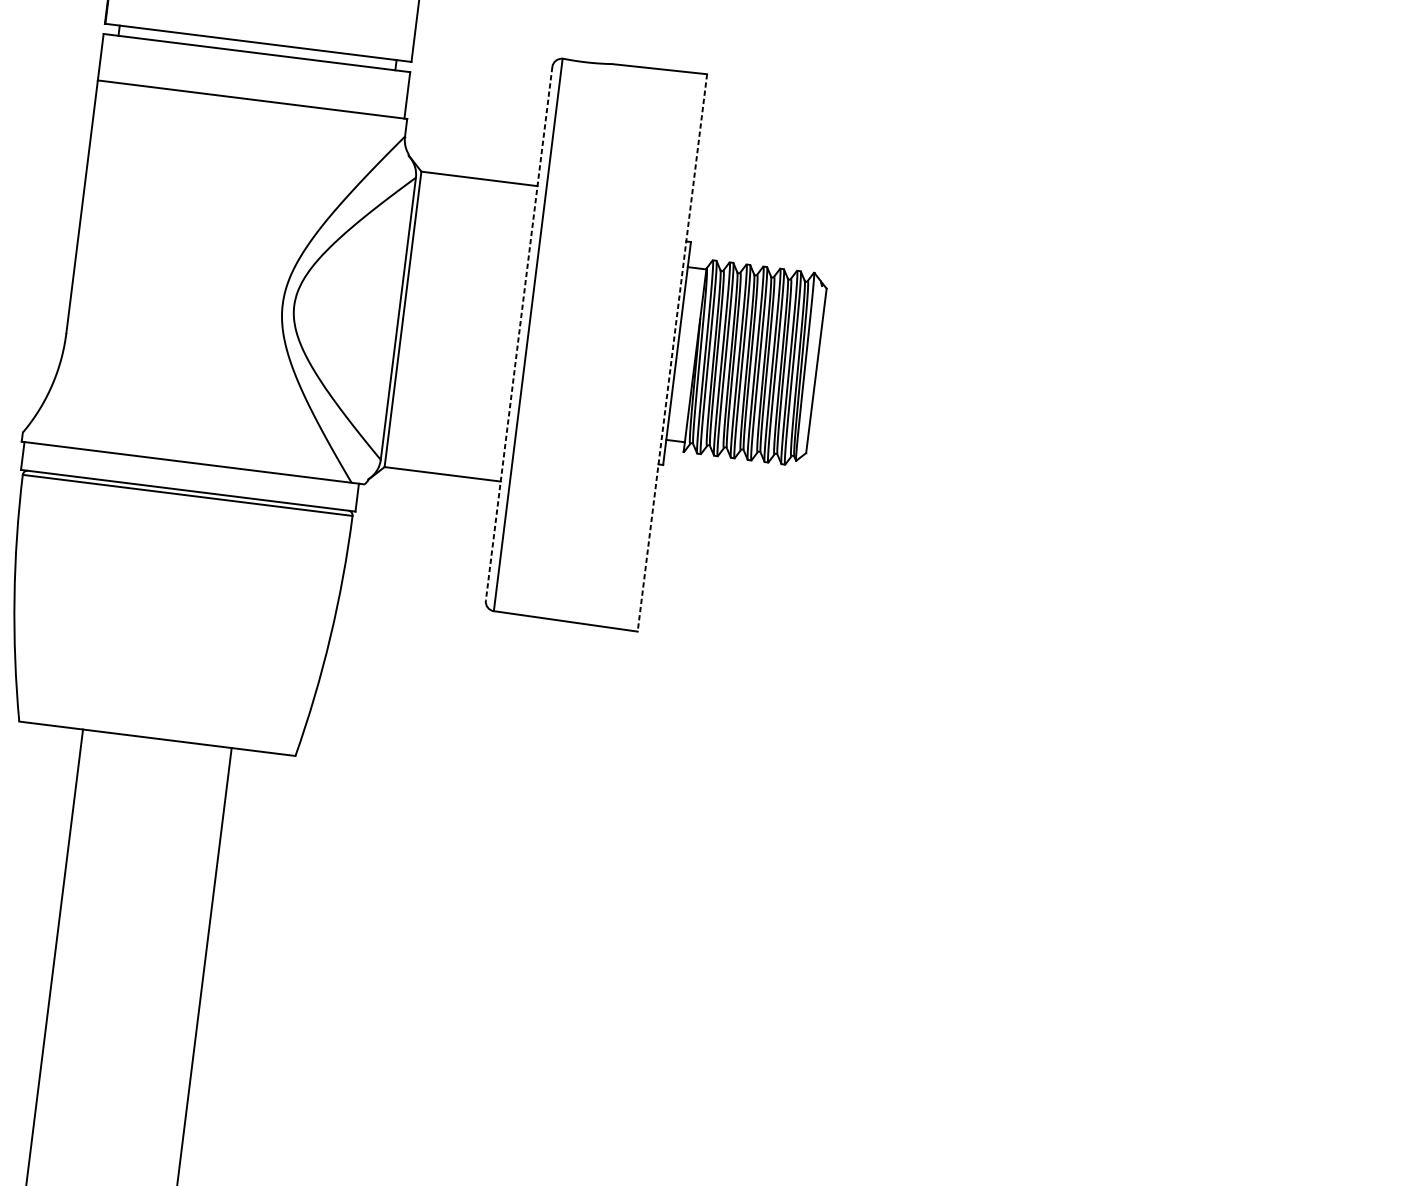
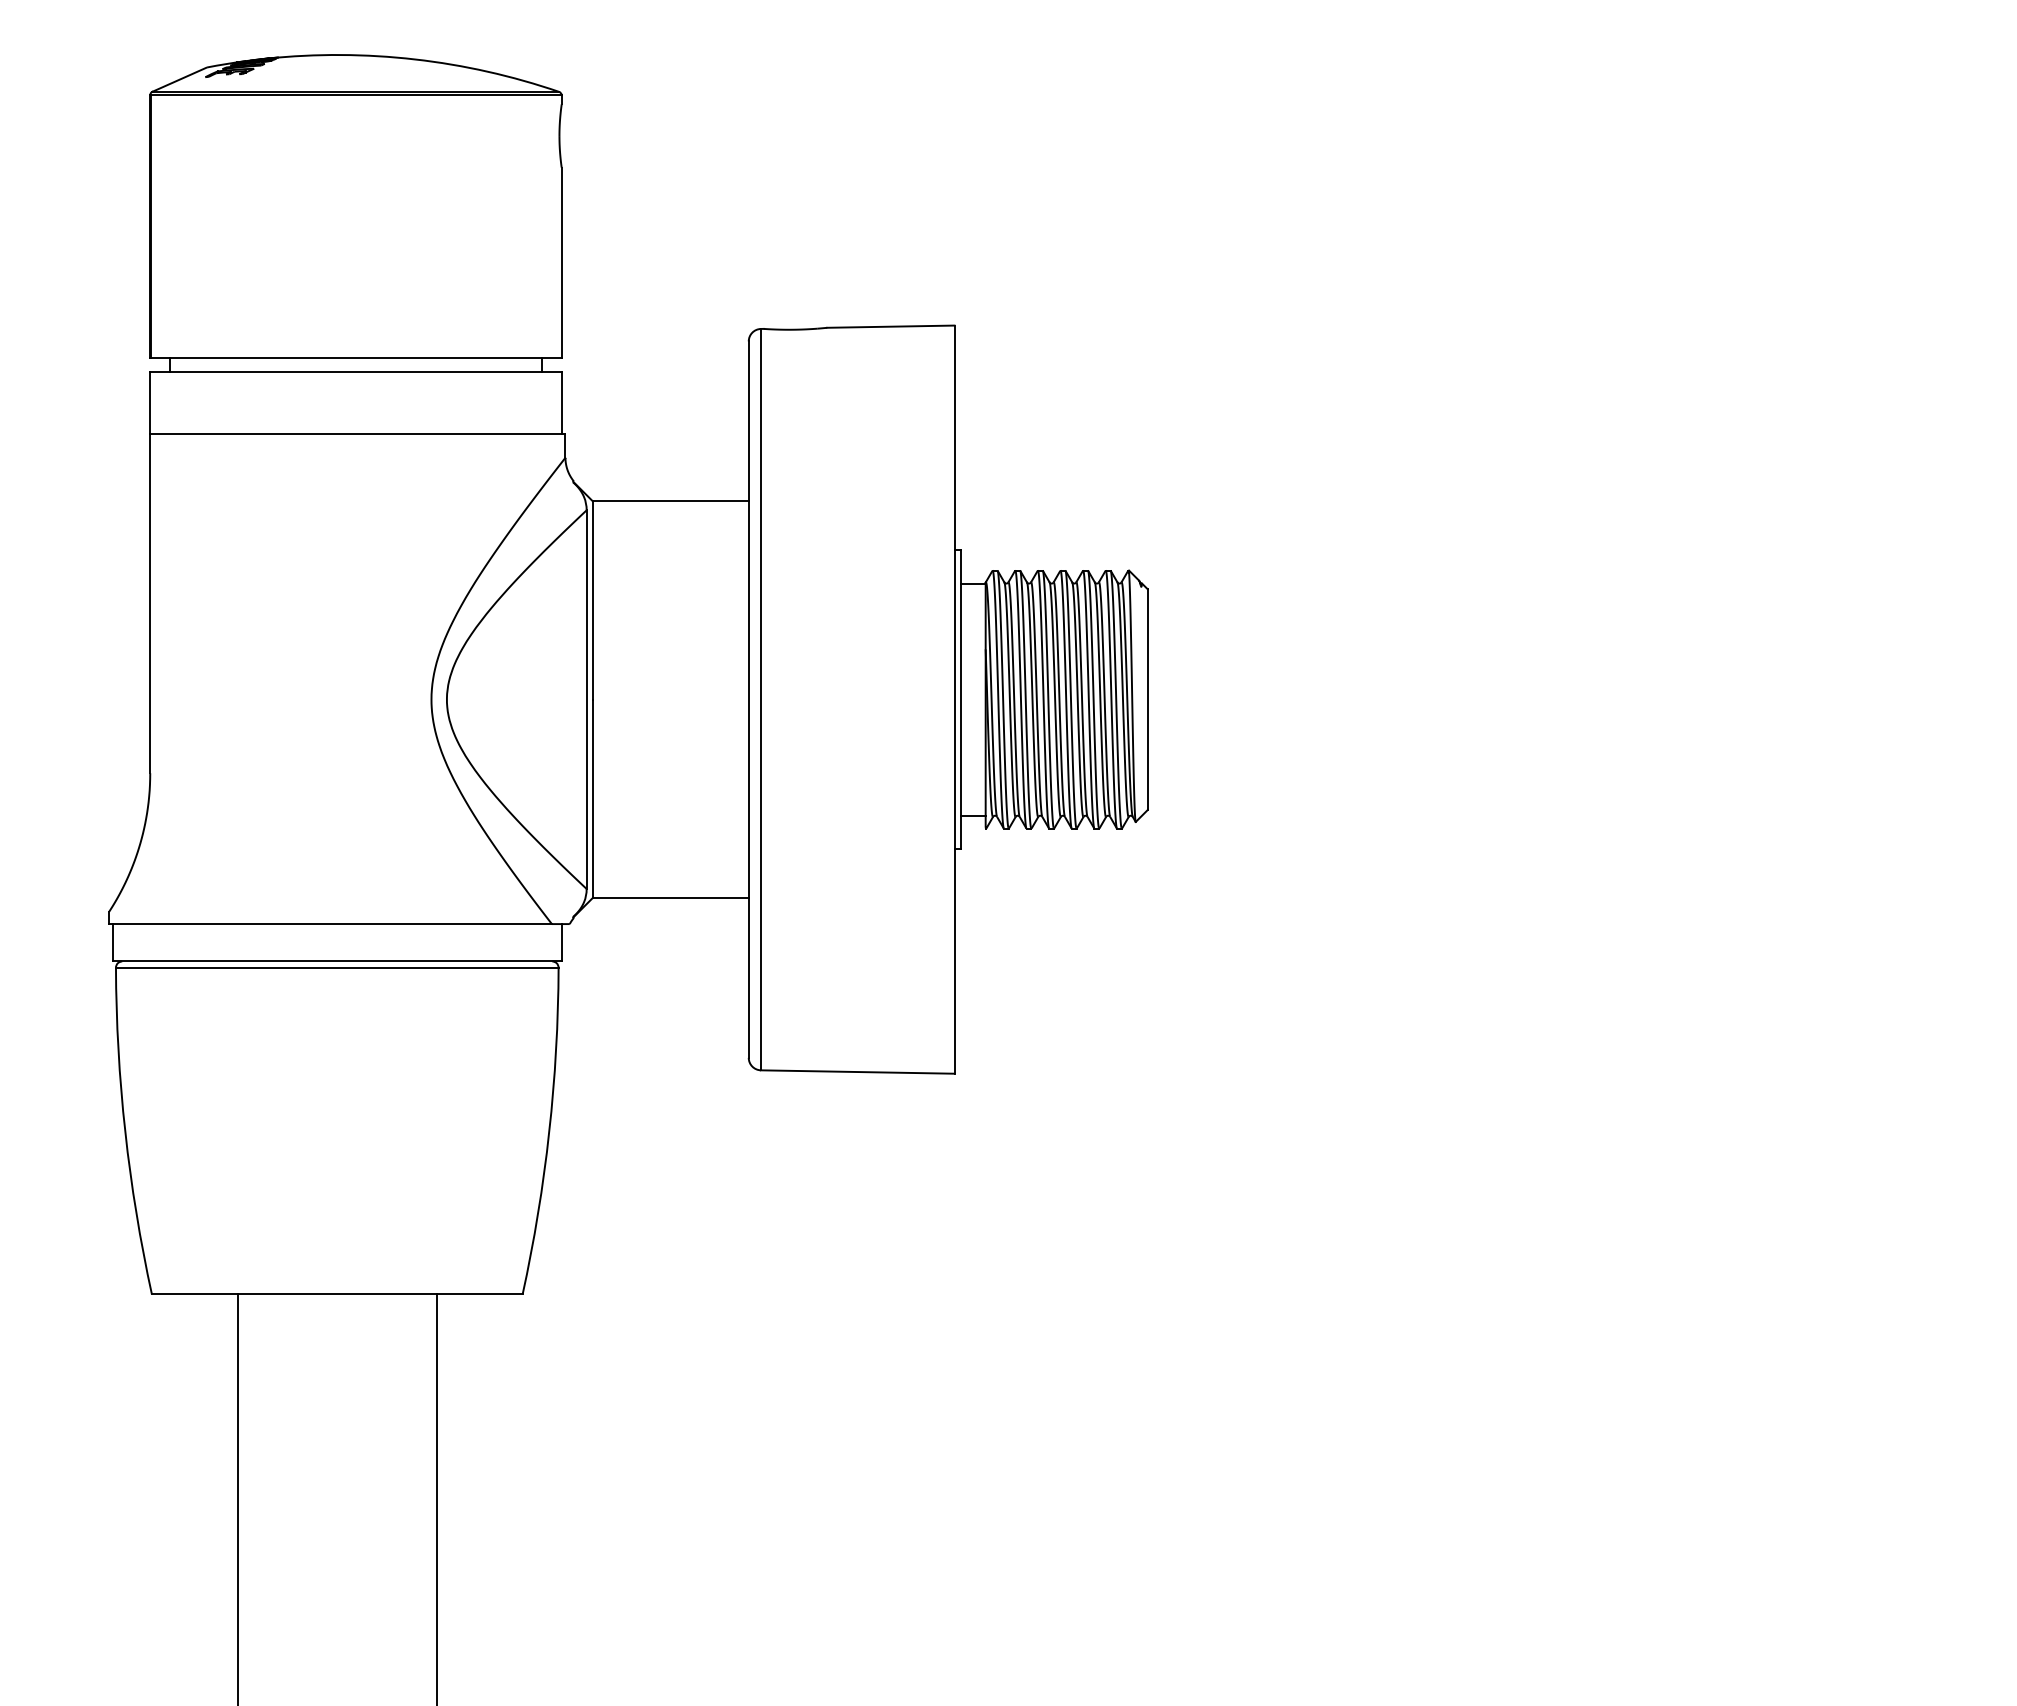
line: (518, 334) -> (748, 700), dashed -> solid
line: (672, 353) -> (954, 700), dashed -> solid

